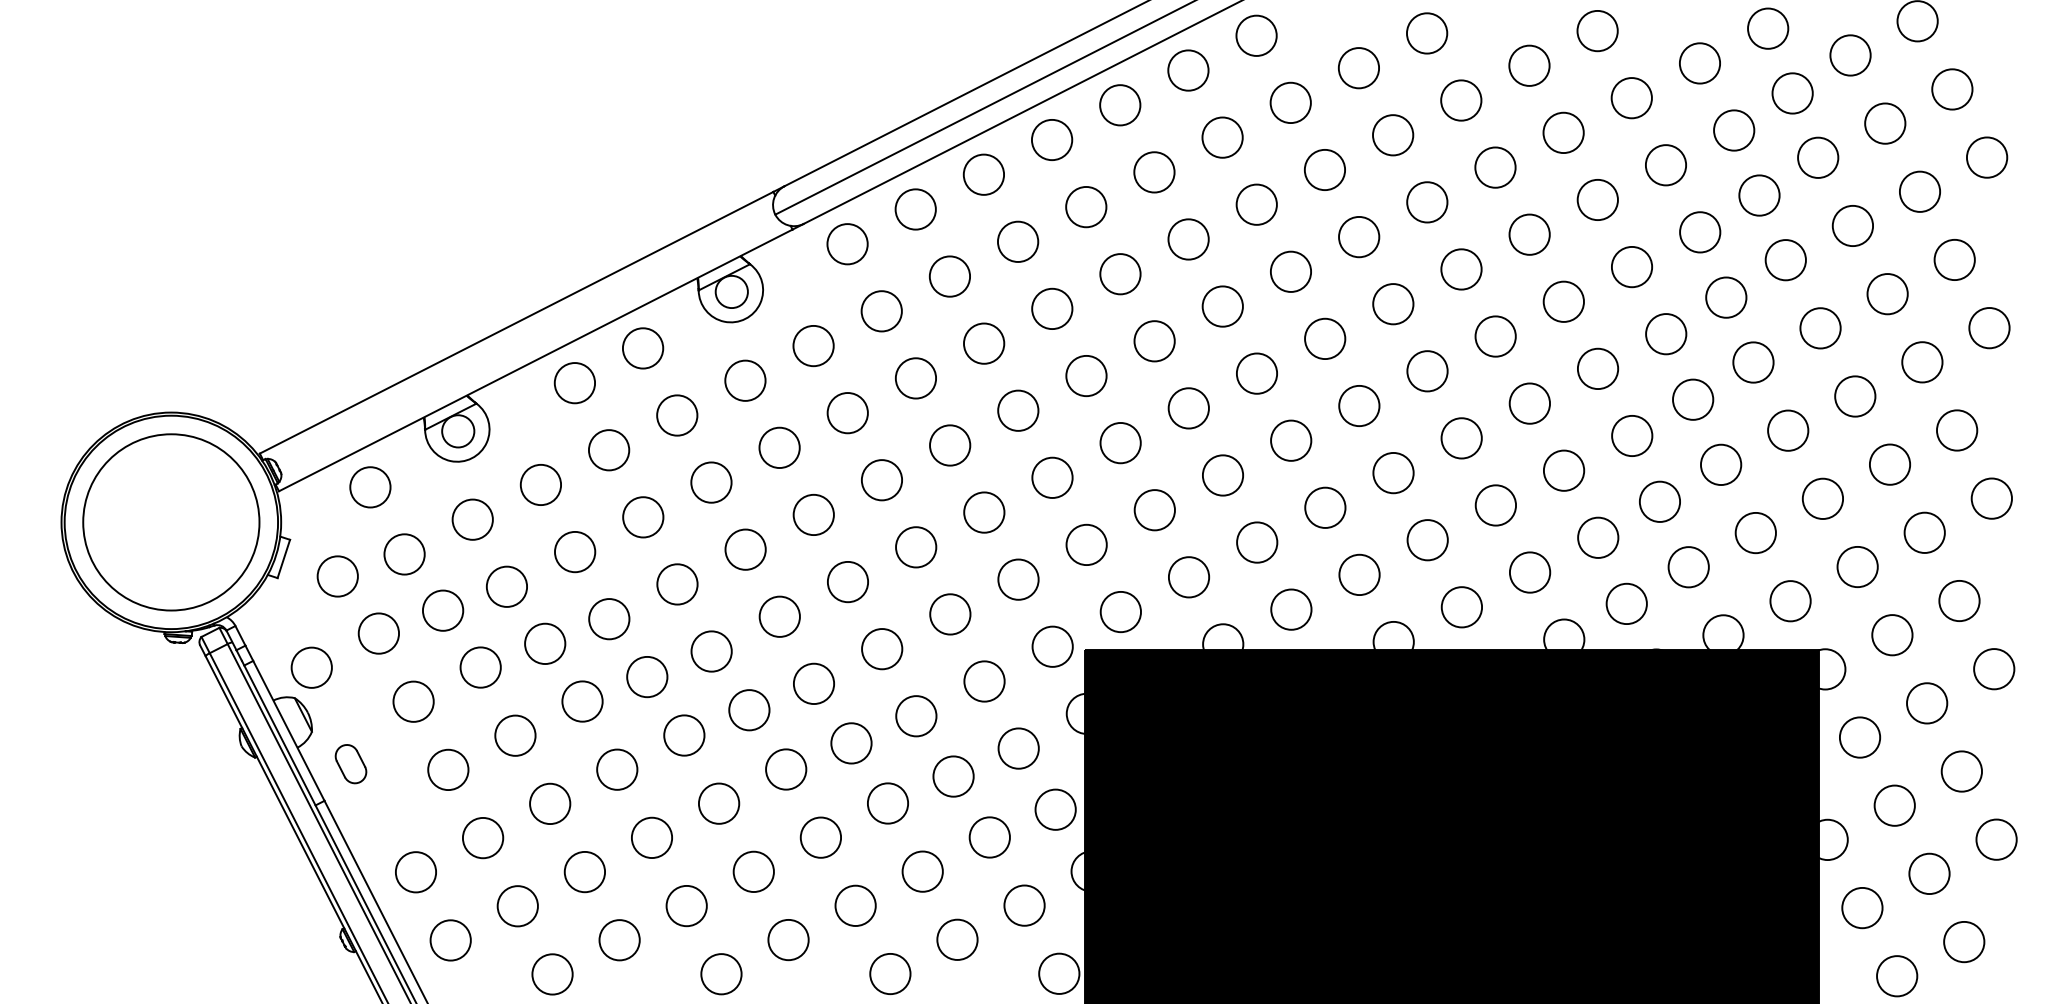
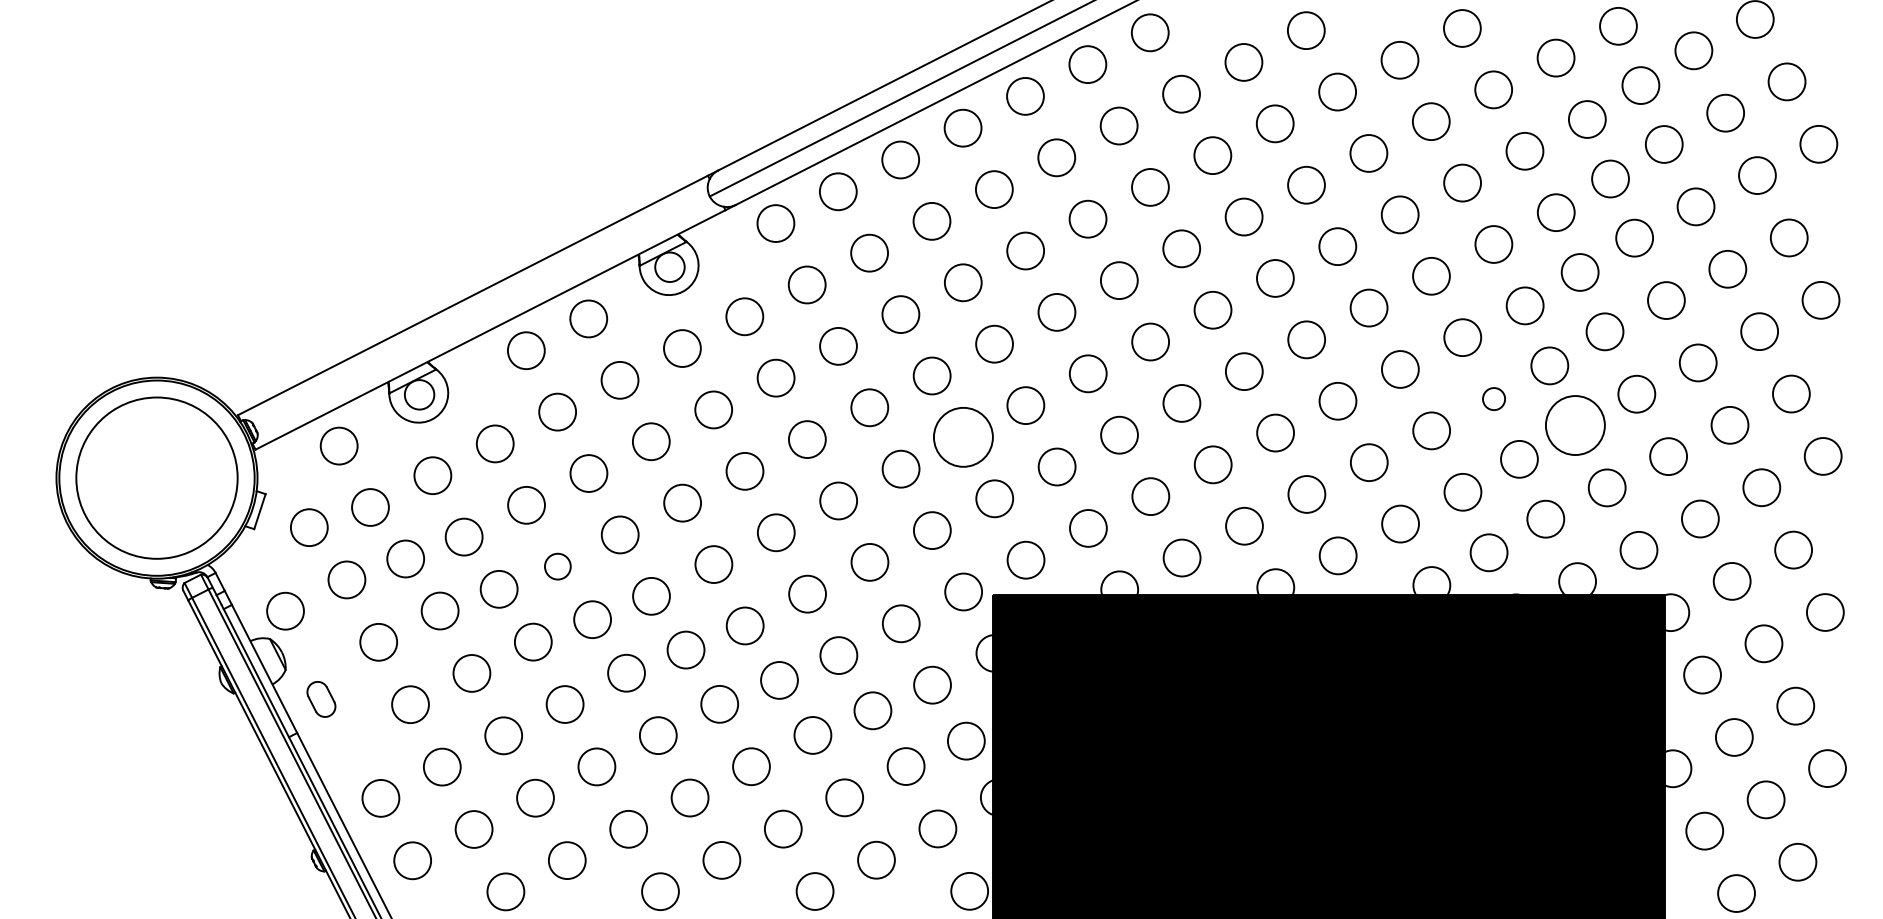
circle: (1631, 435) -> (1493, 398), size x0.6
circle: (1720, 464) -> (1574, 425), size x1.6
circle: (1052, 477) -> (963, 437), size x1.6
circle: (608, 618) -> (557, 566), size x0.7

